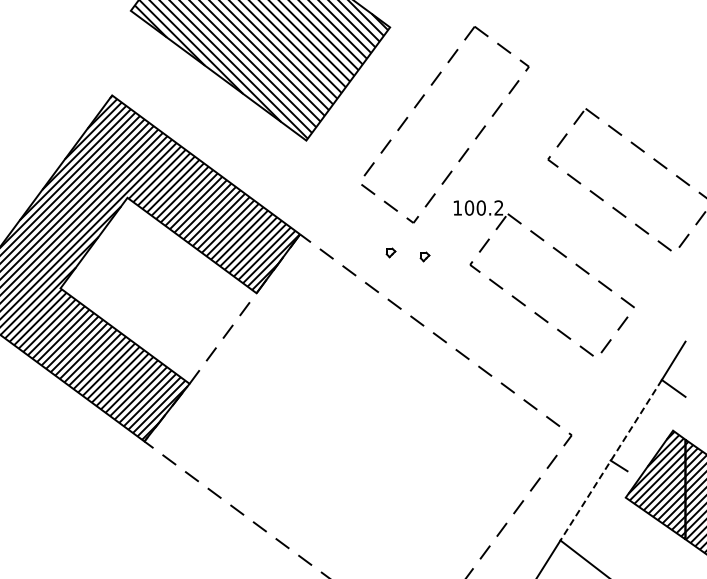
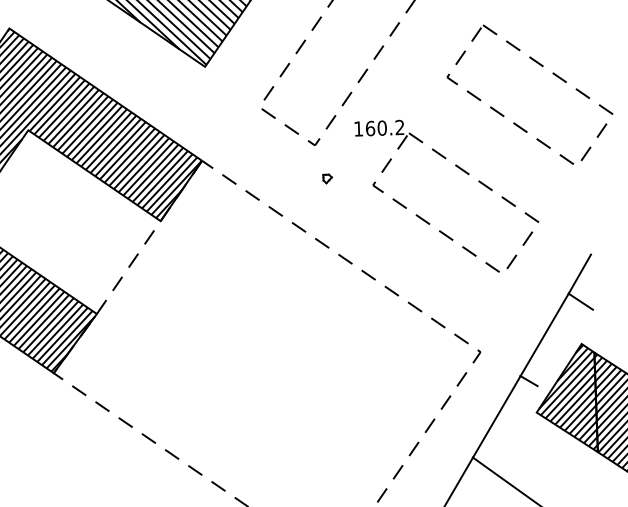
text: (469, 207) -> (370, 128), 100.2 -> 160.2
part: (390, 252) -> (293, 175), removed
line: (611, 460) -> (521, 375), dashed -> solid

